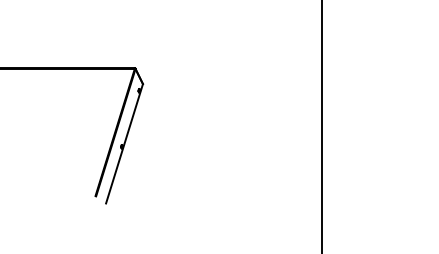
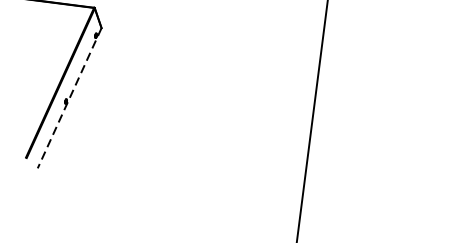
line: (124, 144) -> (69, 99), solid -> dashed

